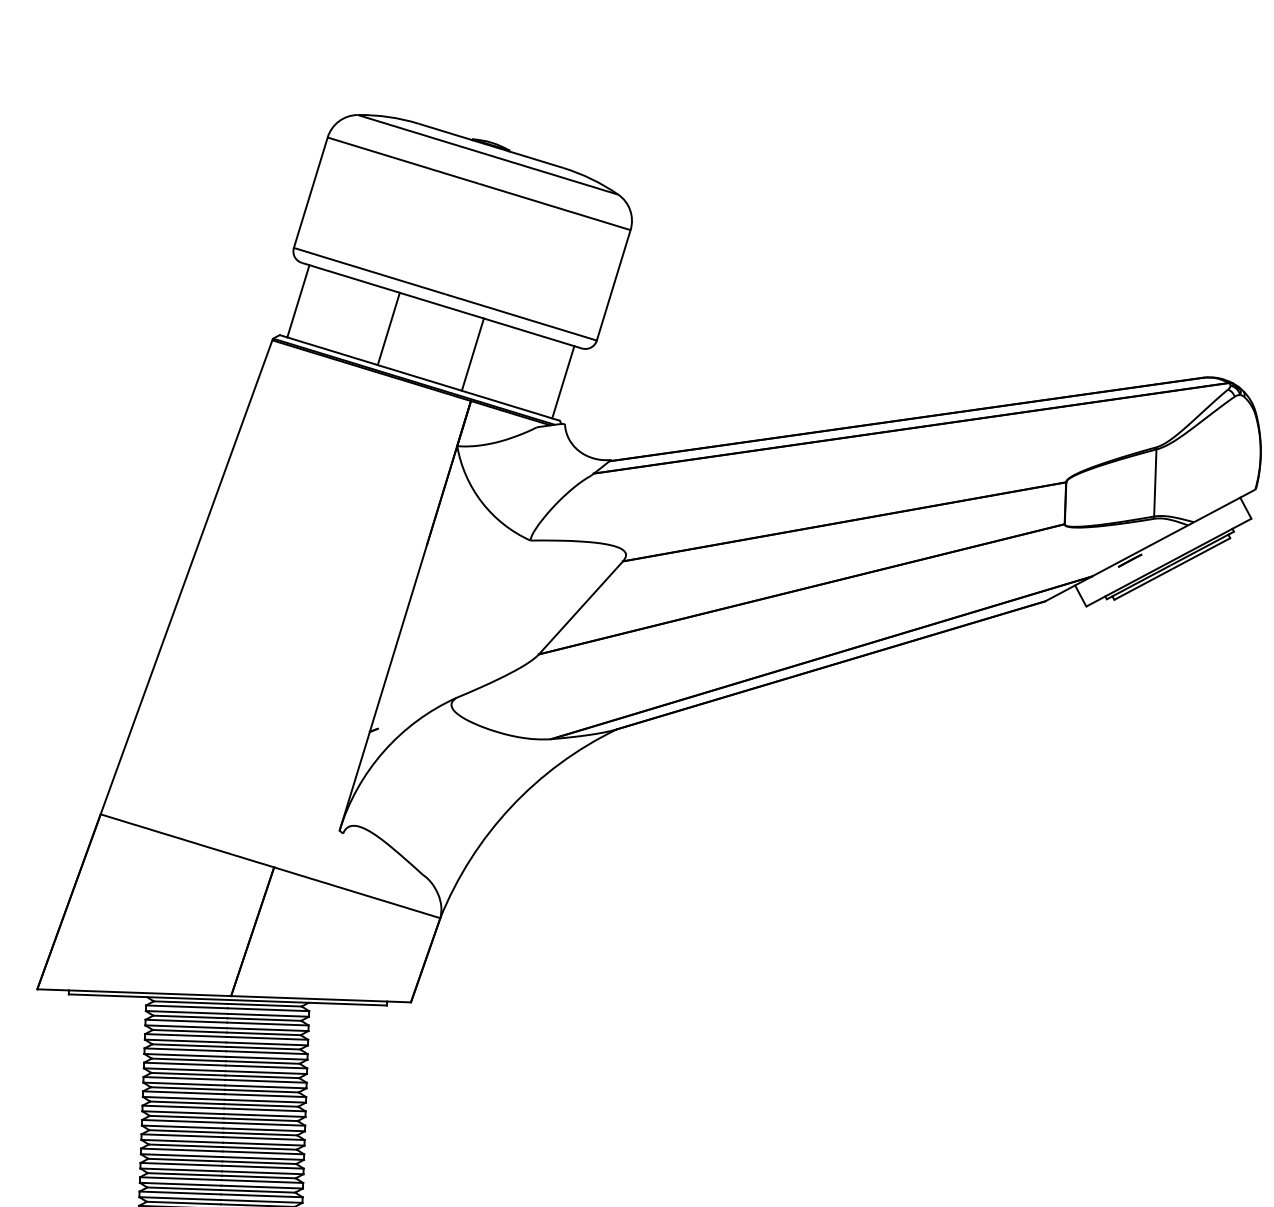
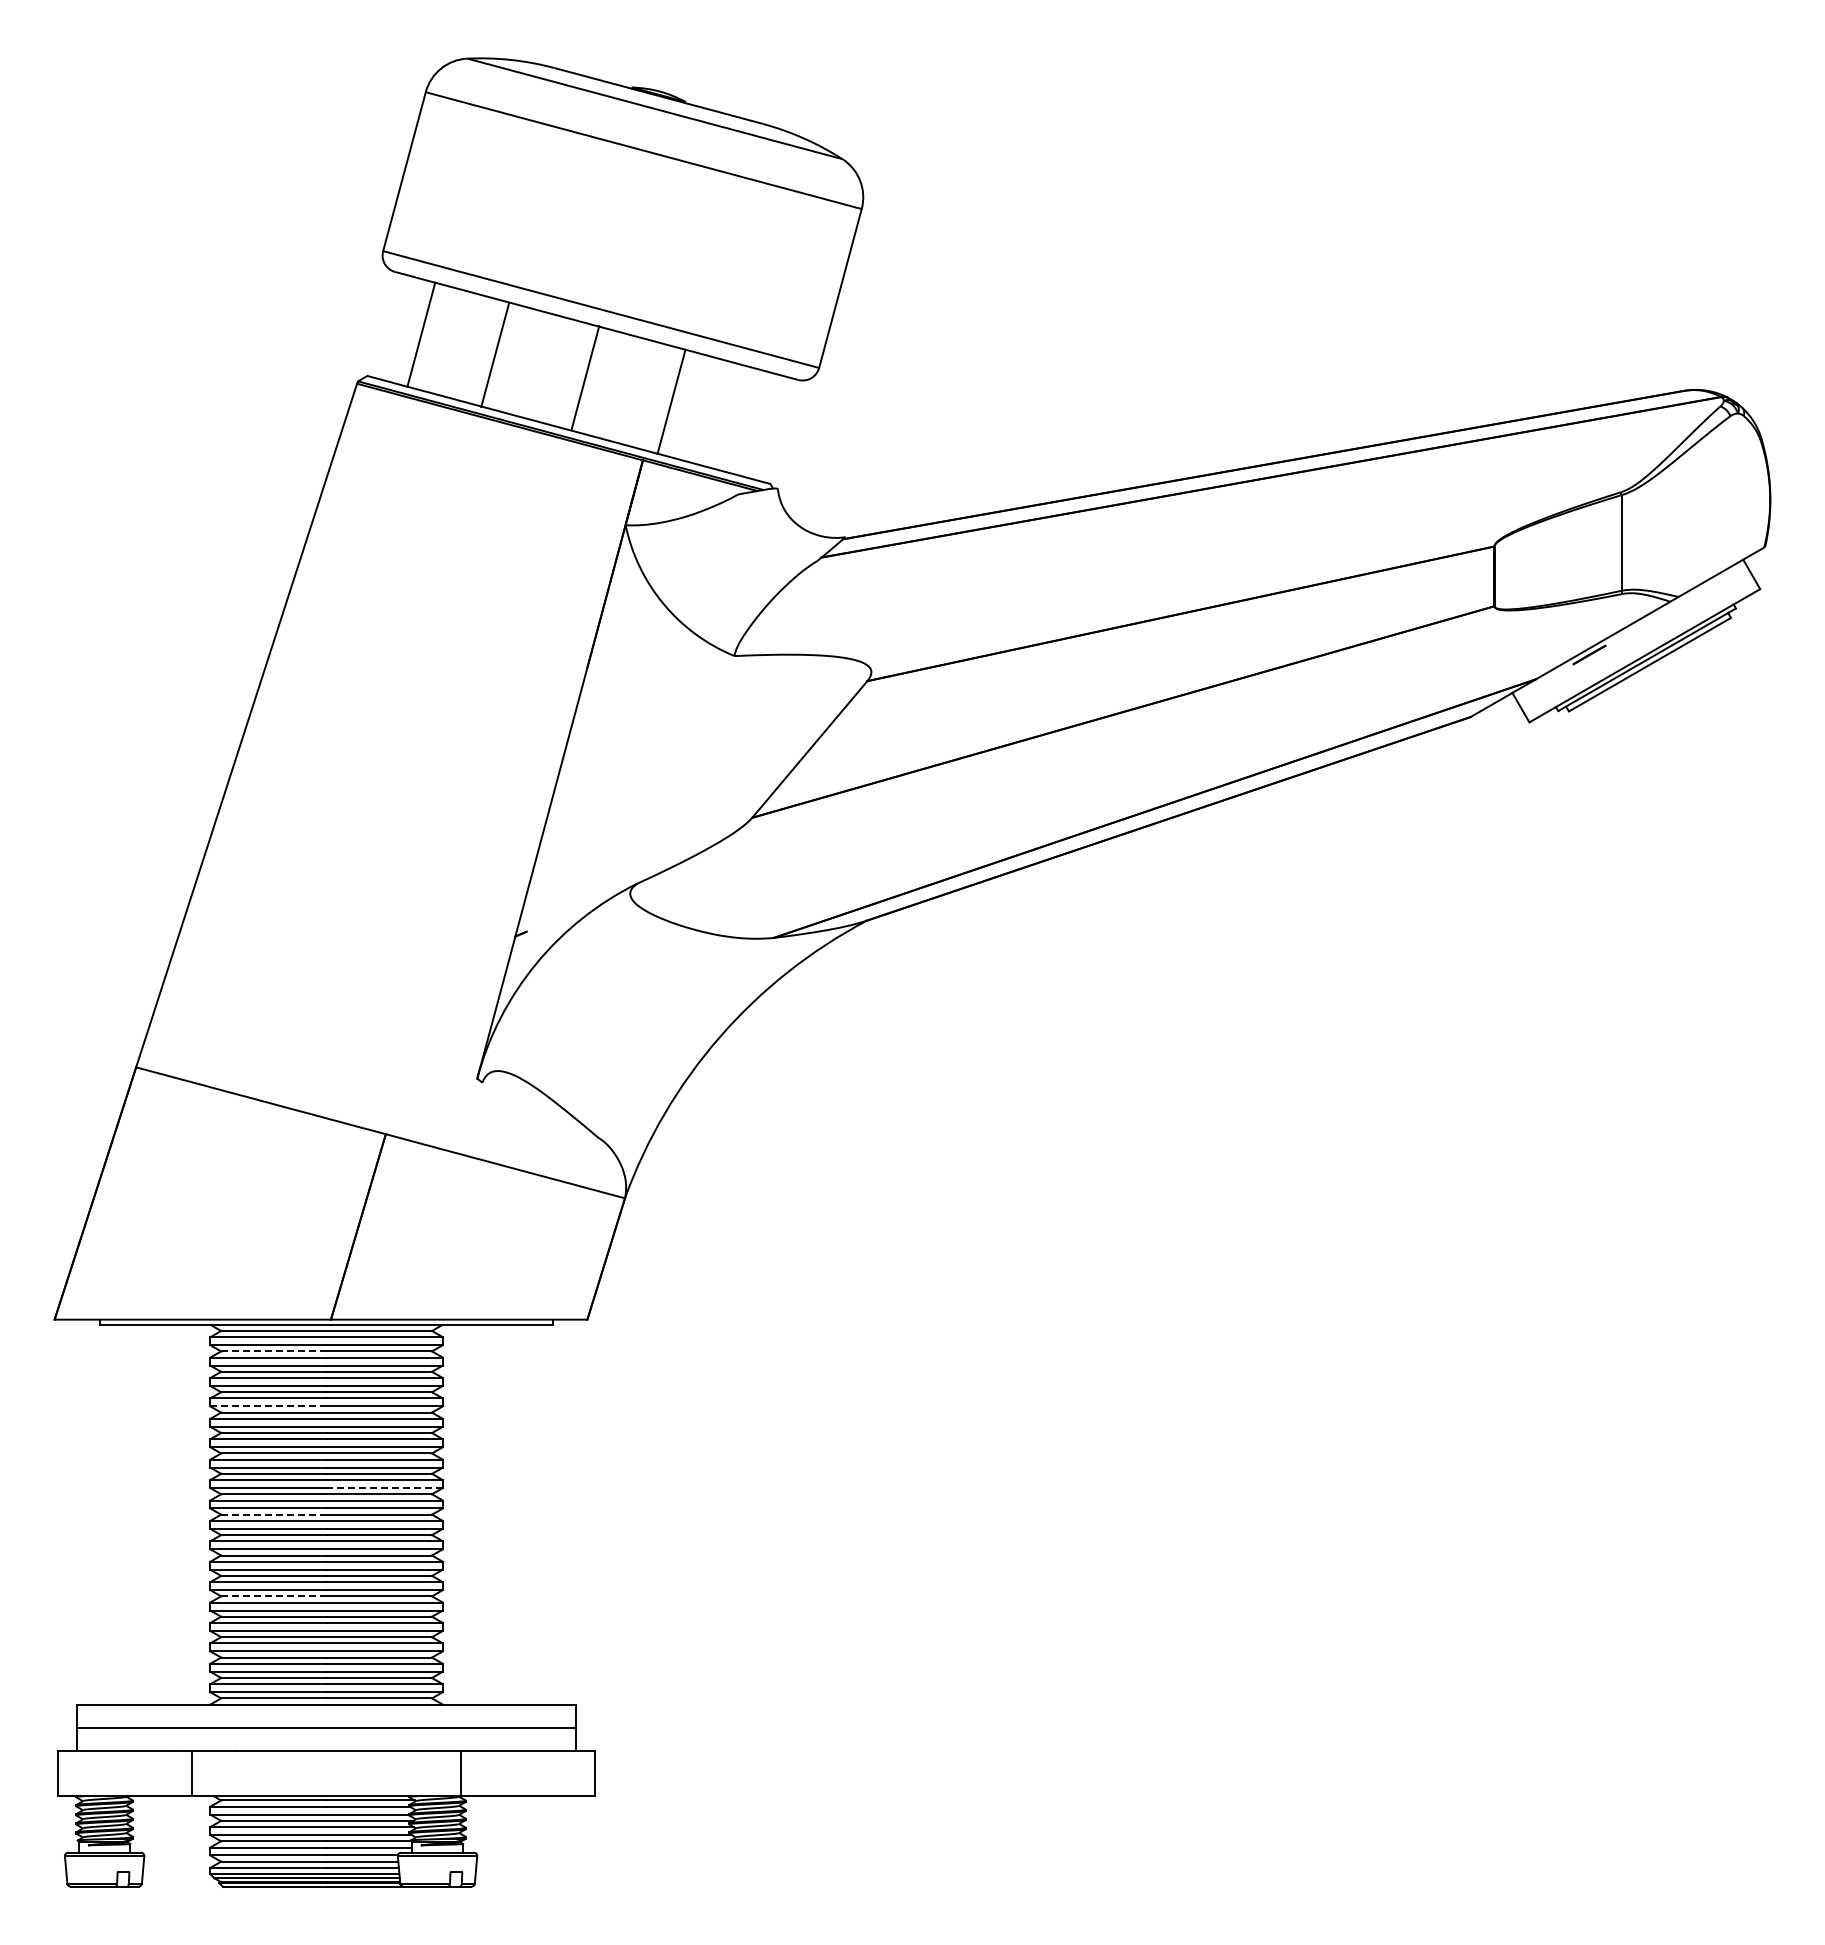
line: (298, 301) -> (495, 354), moved
line: (388, 328) -> (421, 334), moved
line: (472, 354) -> (585, 378), moved
line: (563, 382) -> (671, 402), moved
line: (190, 1017) -> (273, 1351), solid -> dashed
line: (184, 1055) -> (267, 1406), solid -> dashed
line: (264, 1115) -> (384, 1488), solid -> dashed
line: (186, 1131) -> (273, 1514), solid -> dashed
line: (184, 1188) -> (273, 1596), solid -> dashed

